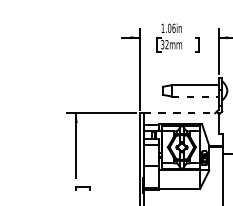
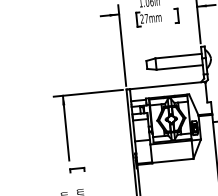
text: (164, 44) -> (143, 18), 32mm -> 27mm
line: (195, 96) -> (179, 67), dashed -> solid
line: (181, 113) -> (167, 85), dashed -> solid

